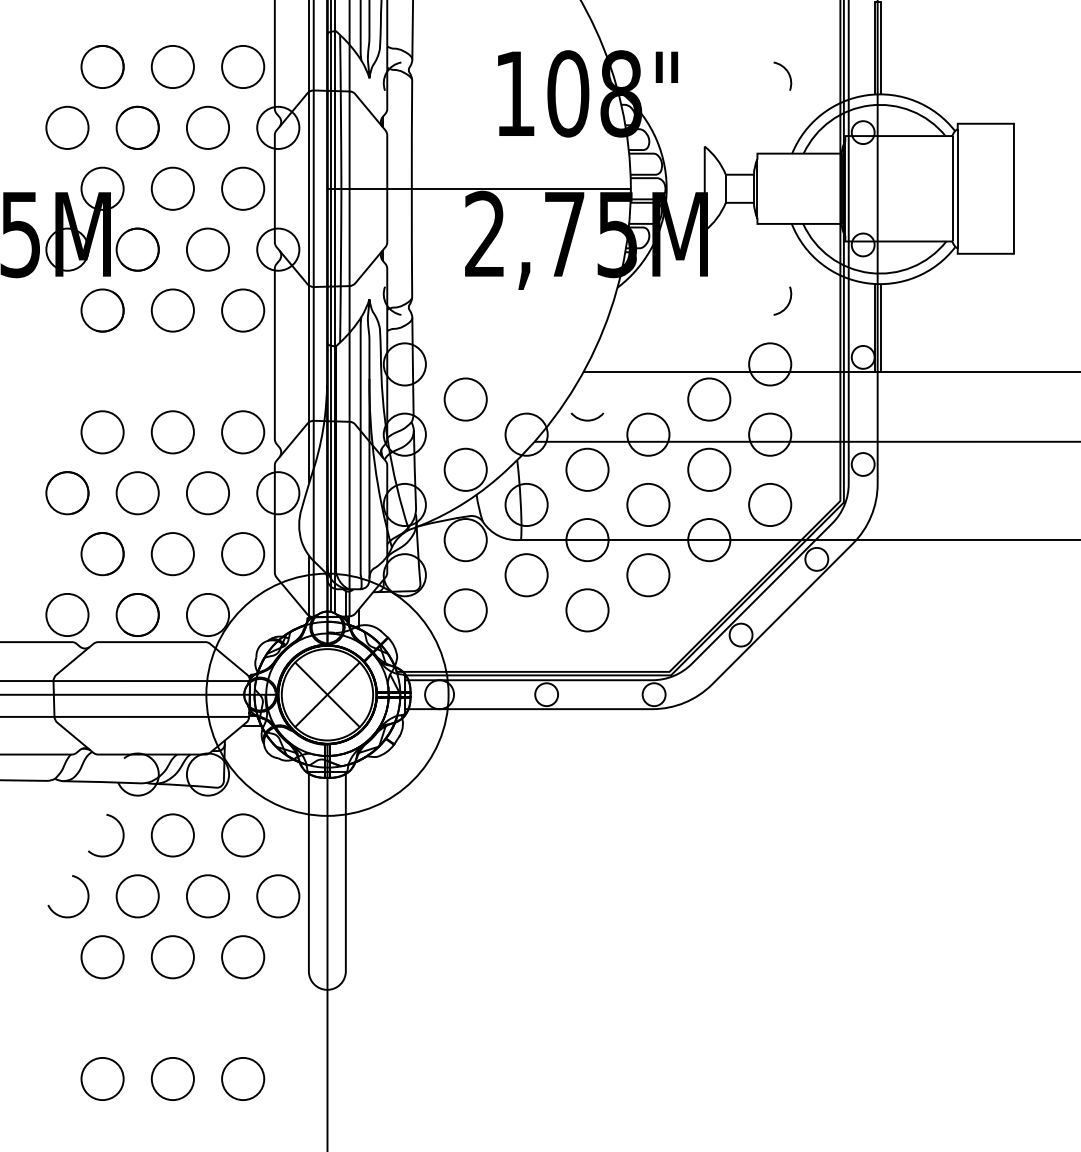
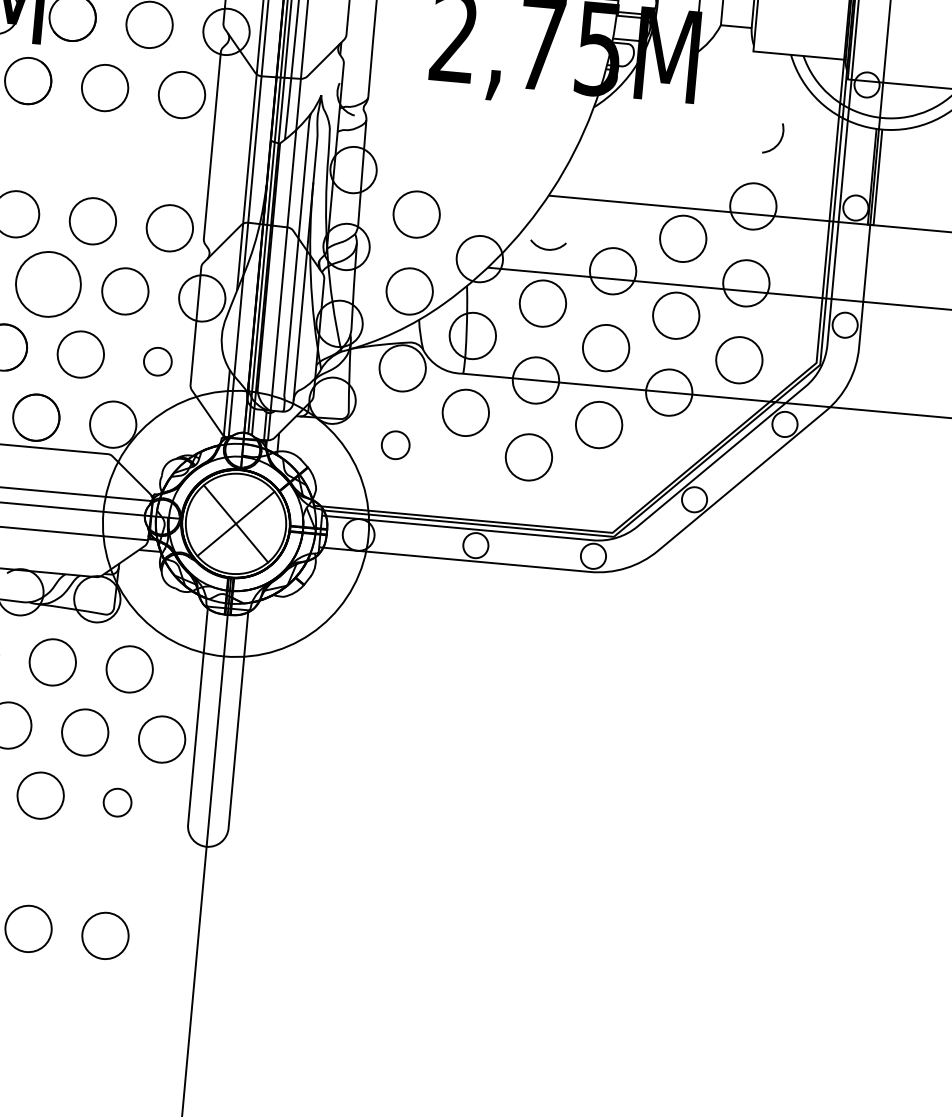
circle: (137, 493) -> (48, 284), size x1.4
circle: (243, 554) -> (158, 362), size x0.6
circle: (465, 610) -> (395, 445), size x0.6
circle: (243, 957) -> (117, 803), size x0.6

